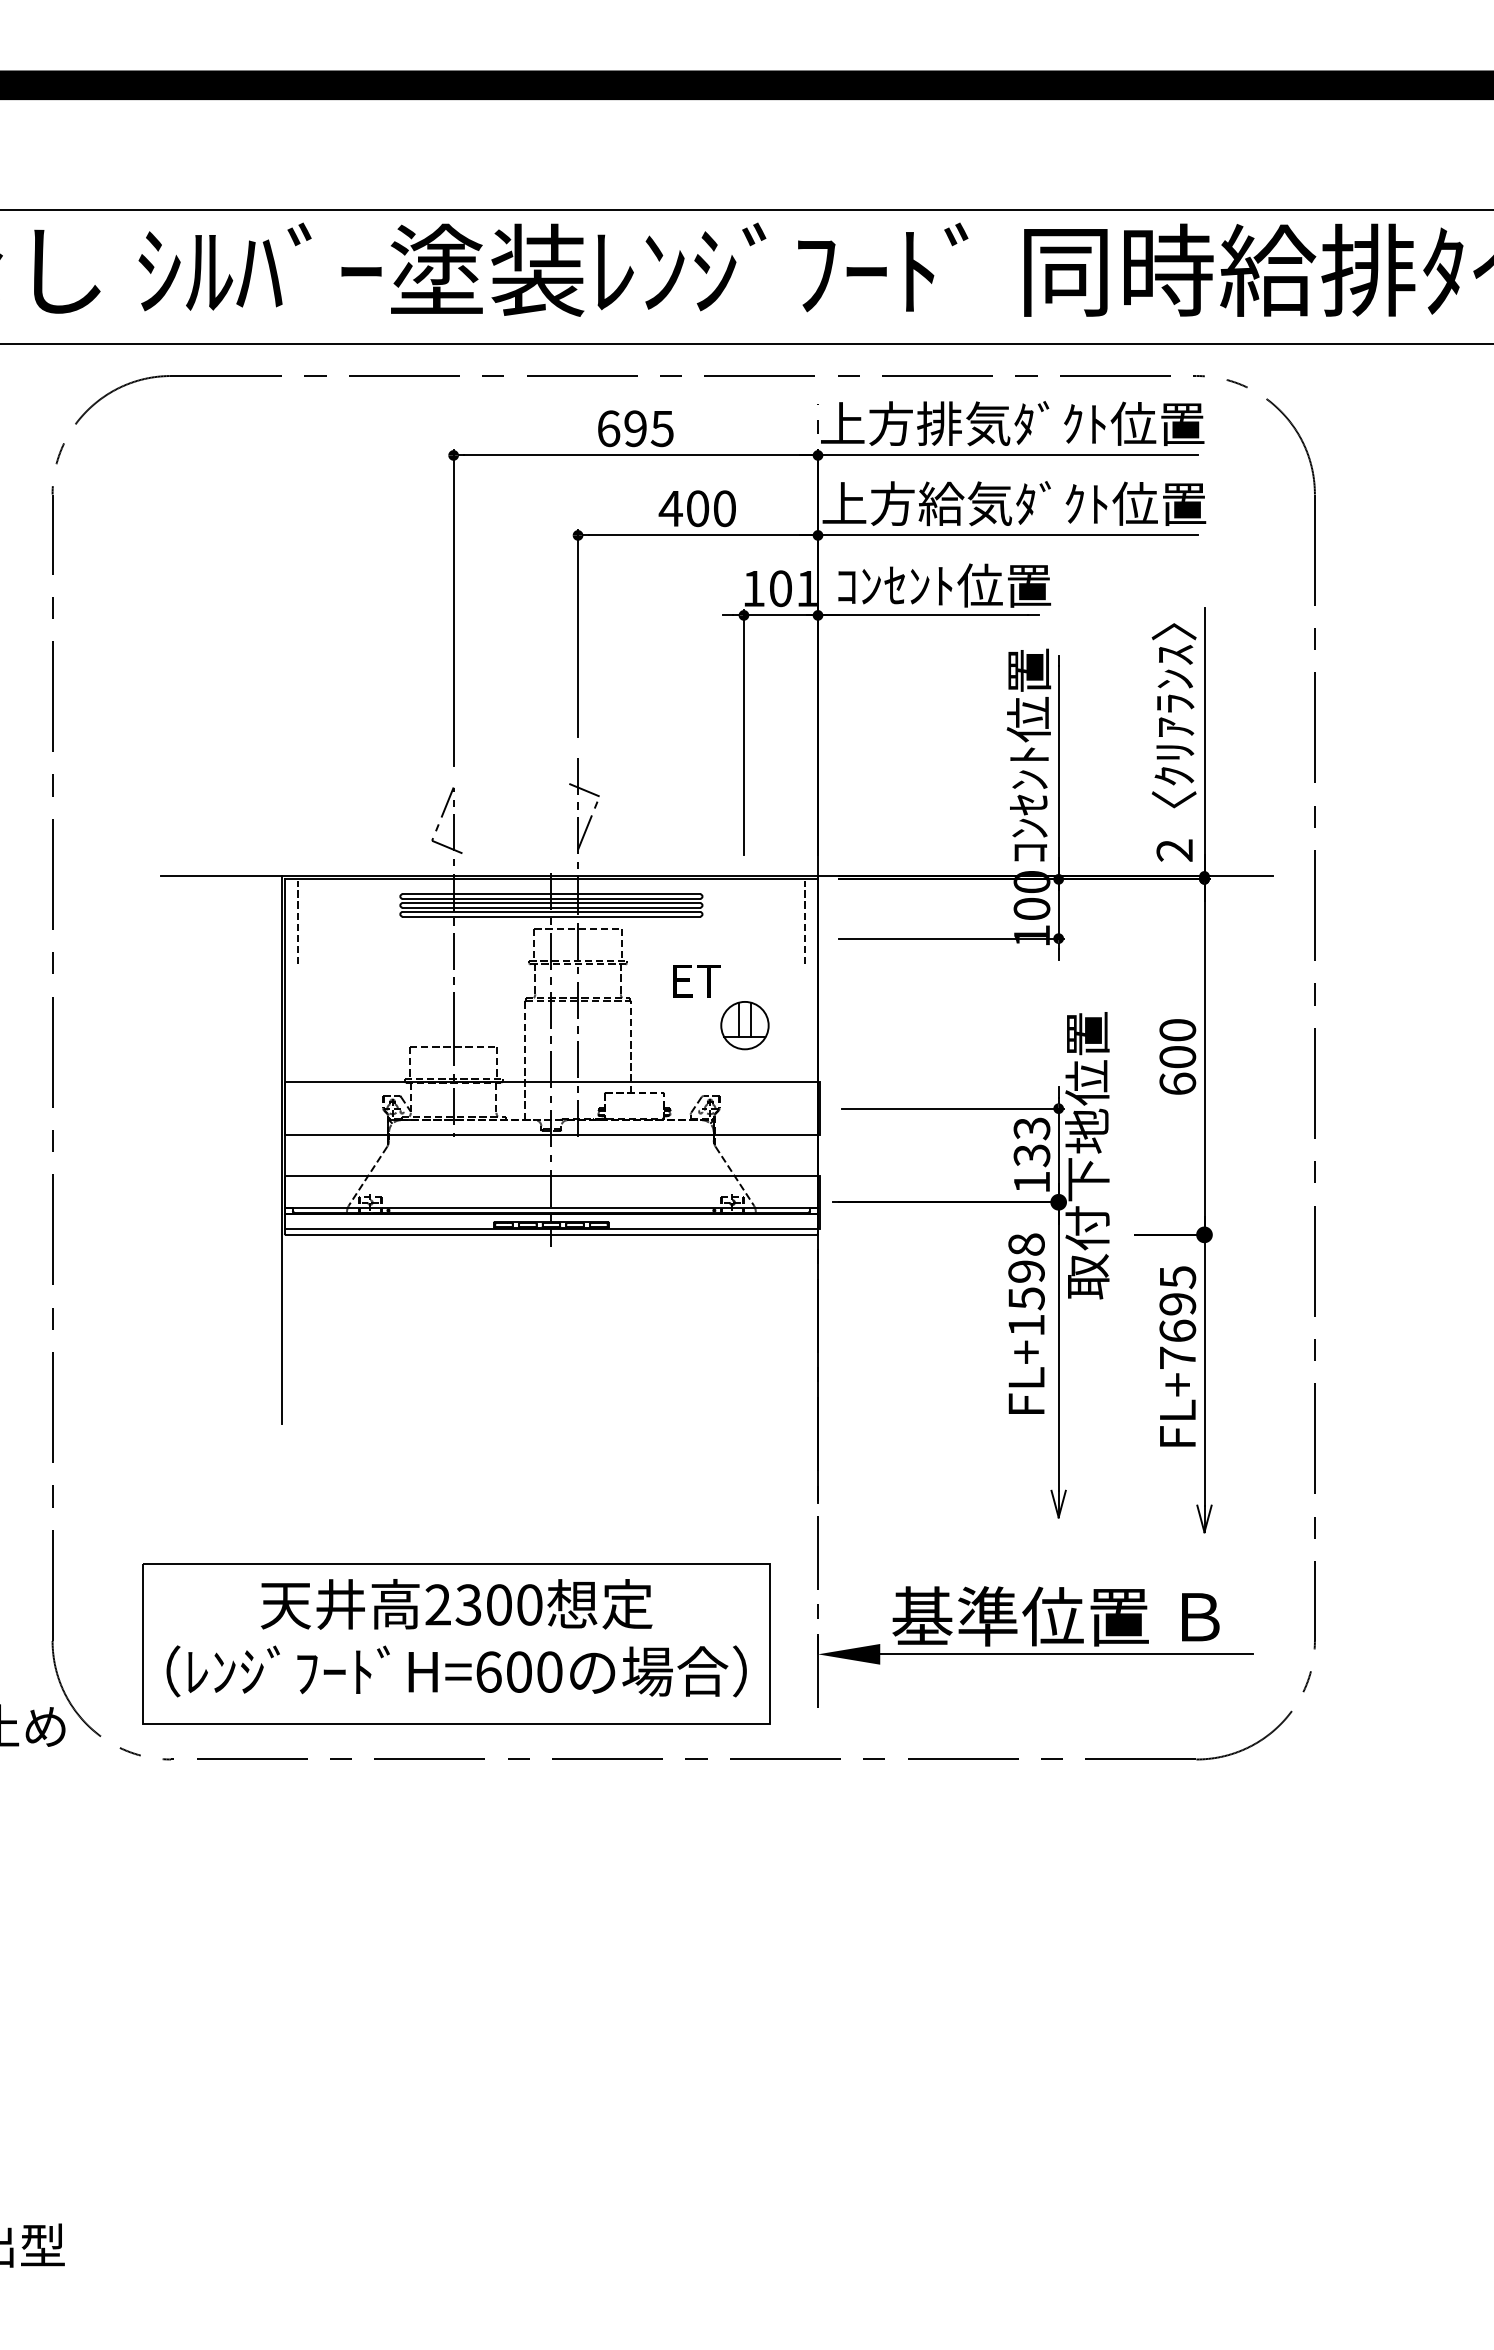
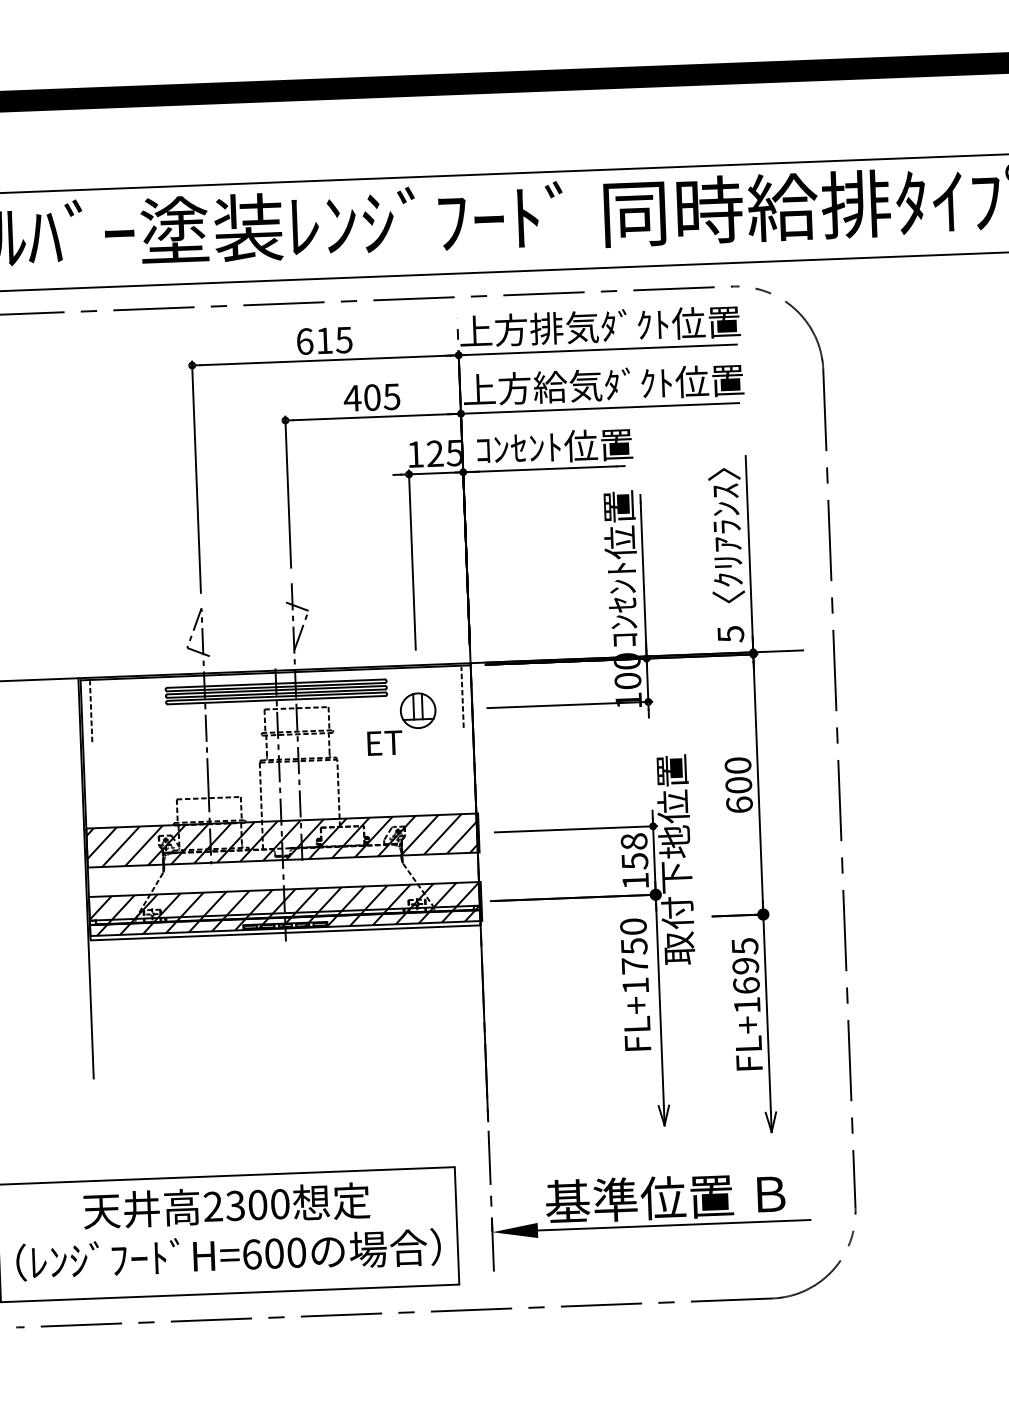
text: (635, 428) -> (324, 340), 695 -> 615
text: (724, 508) -> (391, 396), 400 -> 405
text: (792, 588) -> (443, 453), 101 -> 125
text: (1174, 850) -> (730, 634), 2 -> 5
part: (744, 1025) -> (417, 710), moved
hatch: (552, 1108) -> (282, 840), added
text: (1031, 1141) -> (634, 851), 133 -> 158
hatch: (552, 1201) -> (285, 908), added
text: (1026, 1271) -> (634, 946), FL+1598 -> FL+1750
text: (1177, 1357) -> (747, 1004), FL+7695 -> FL+1695

